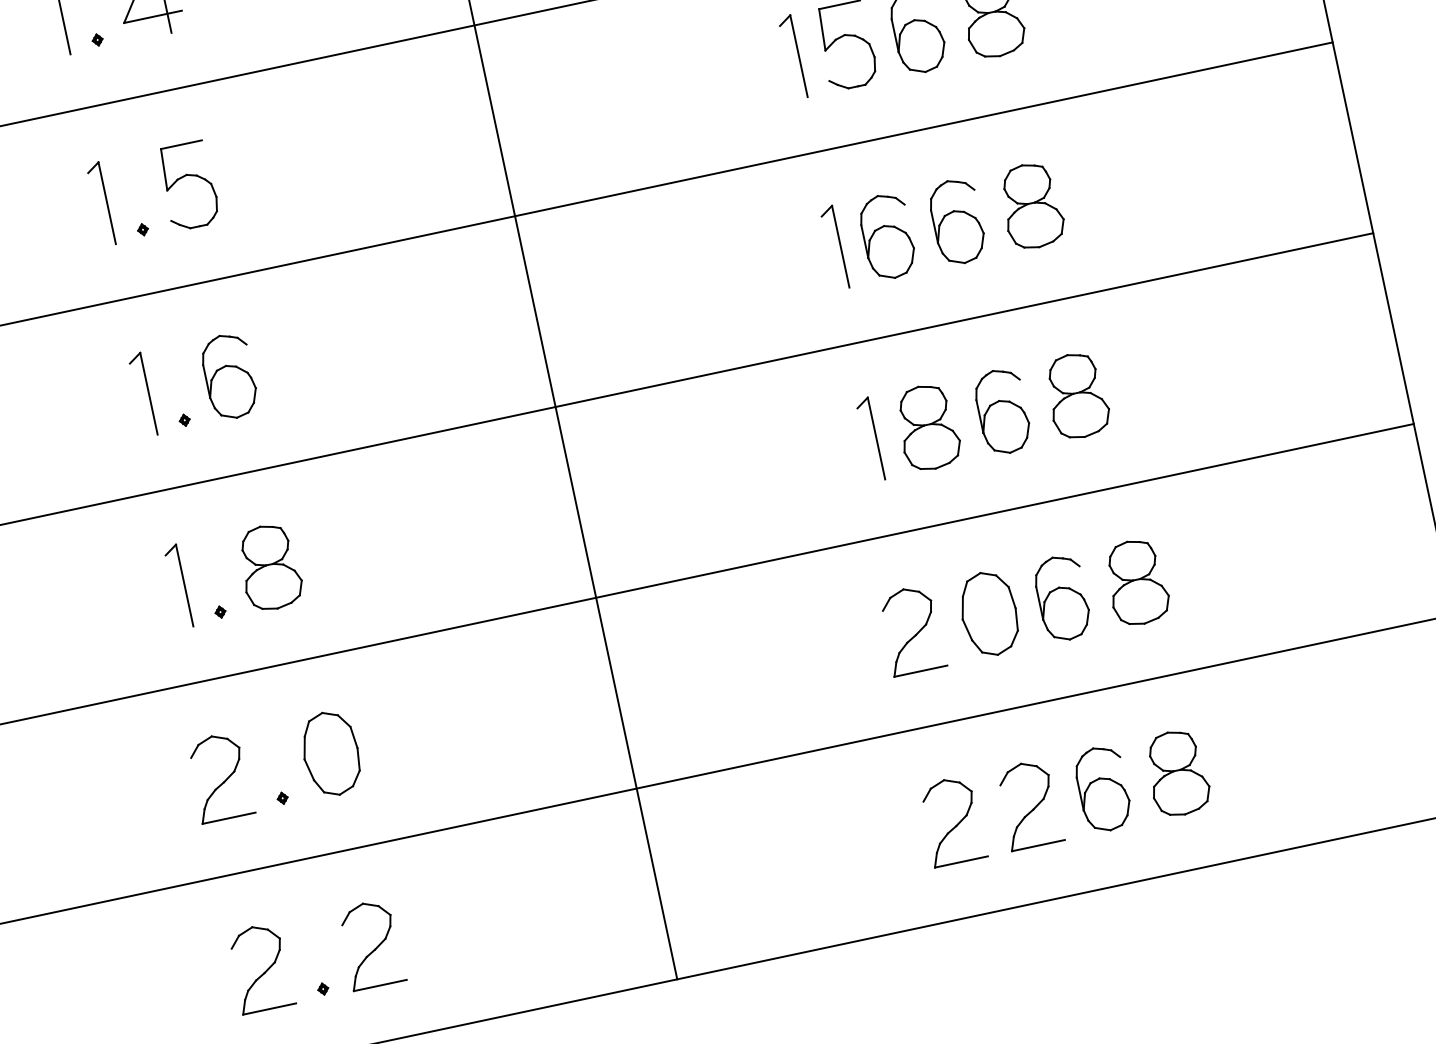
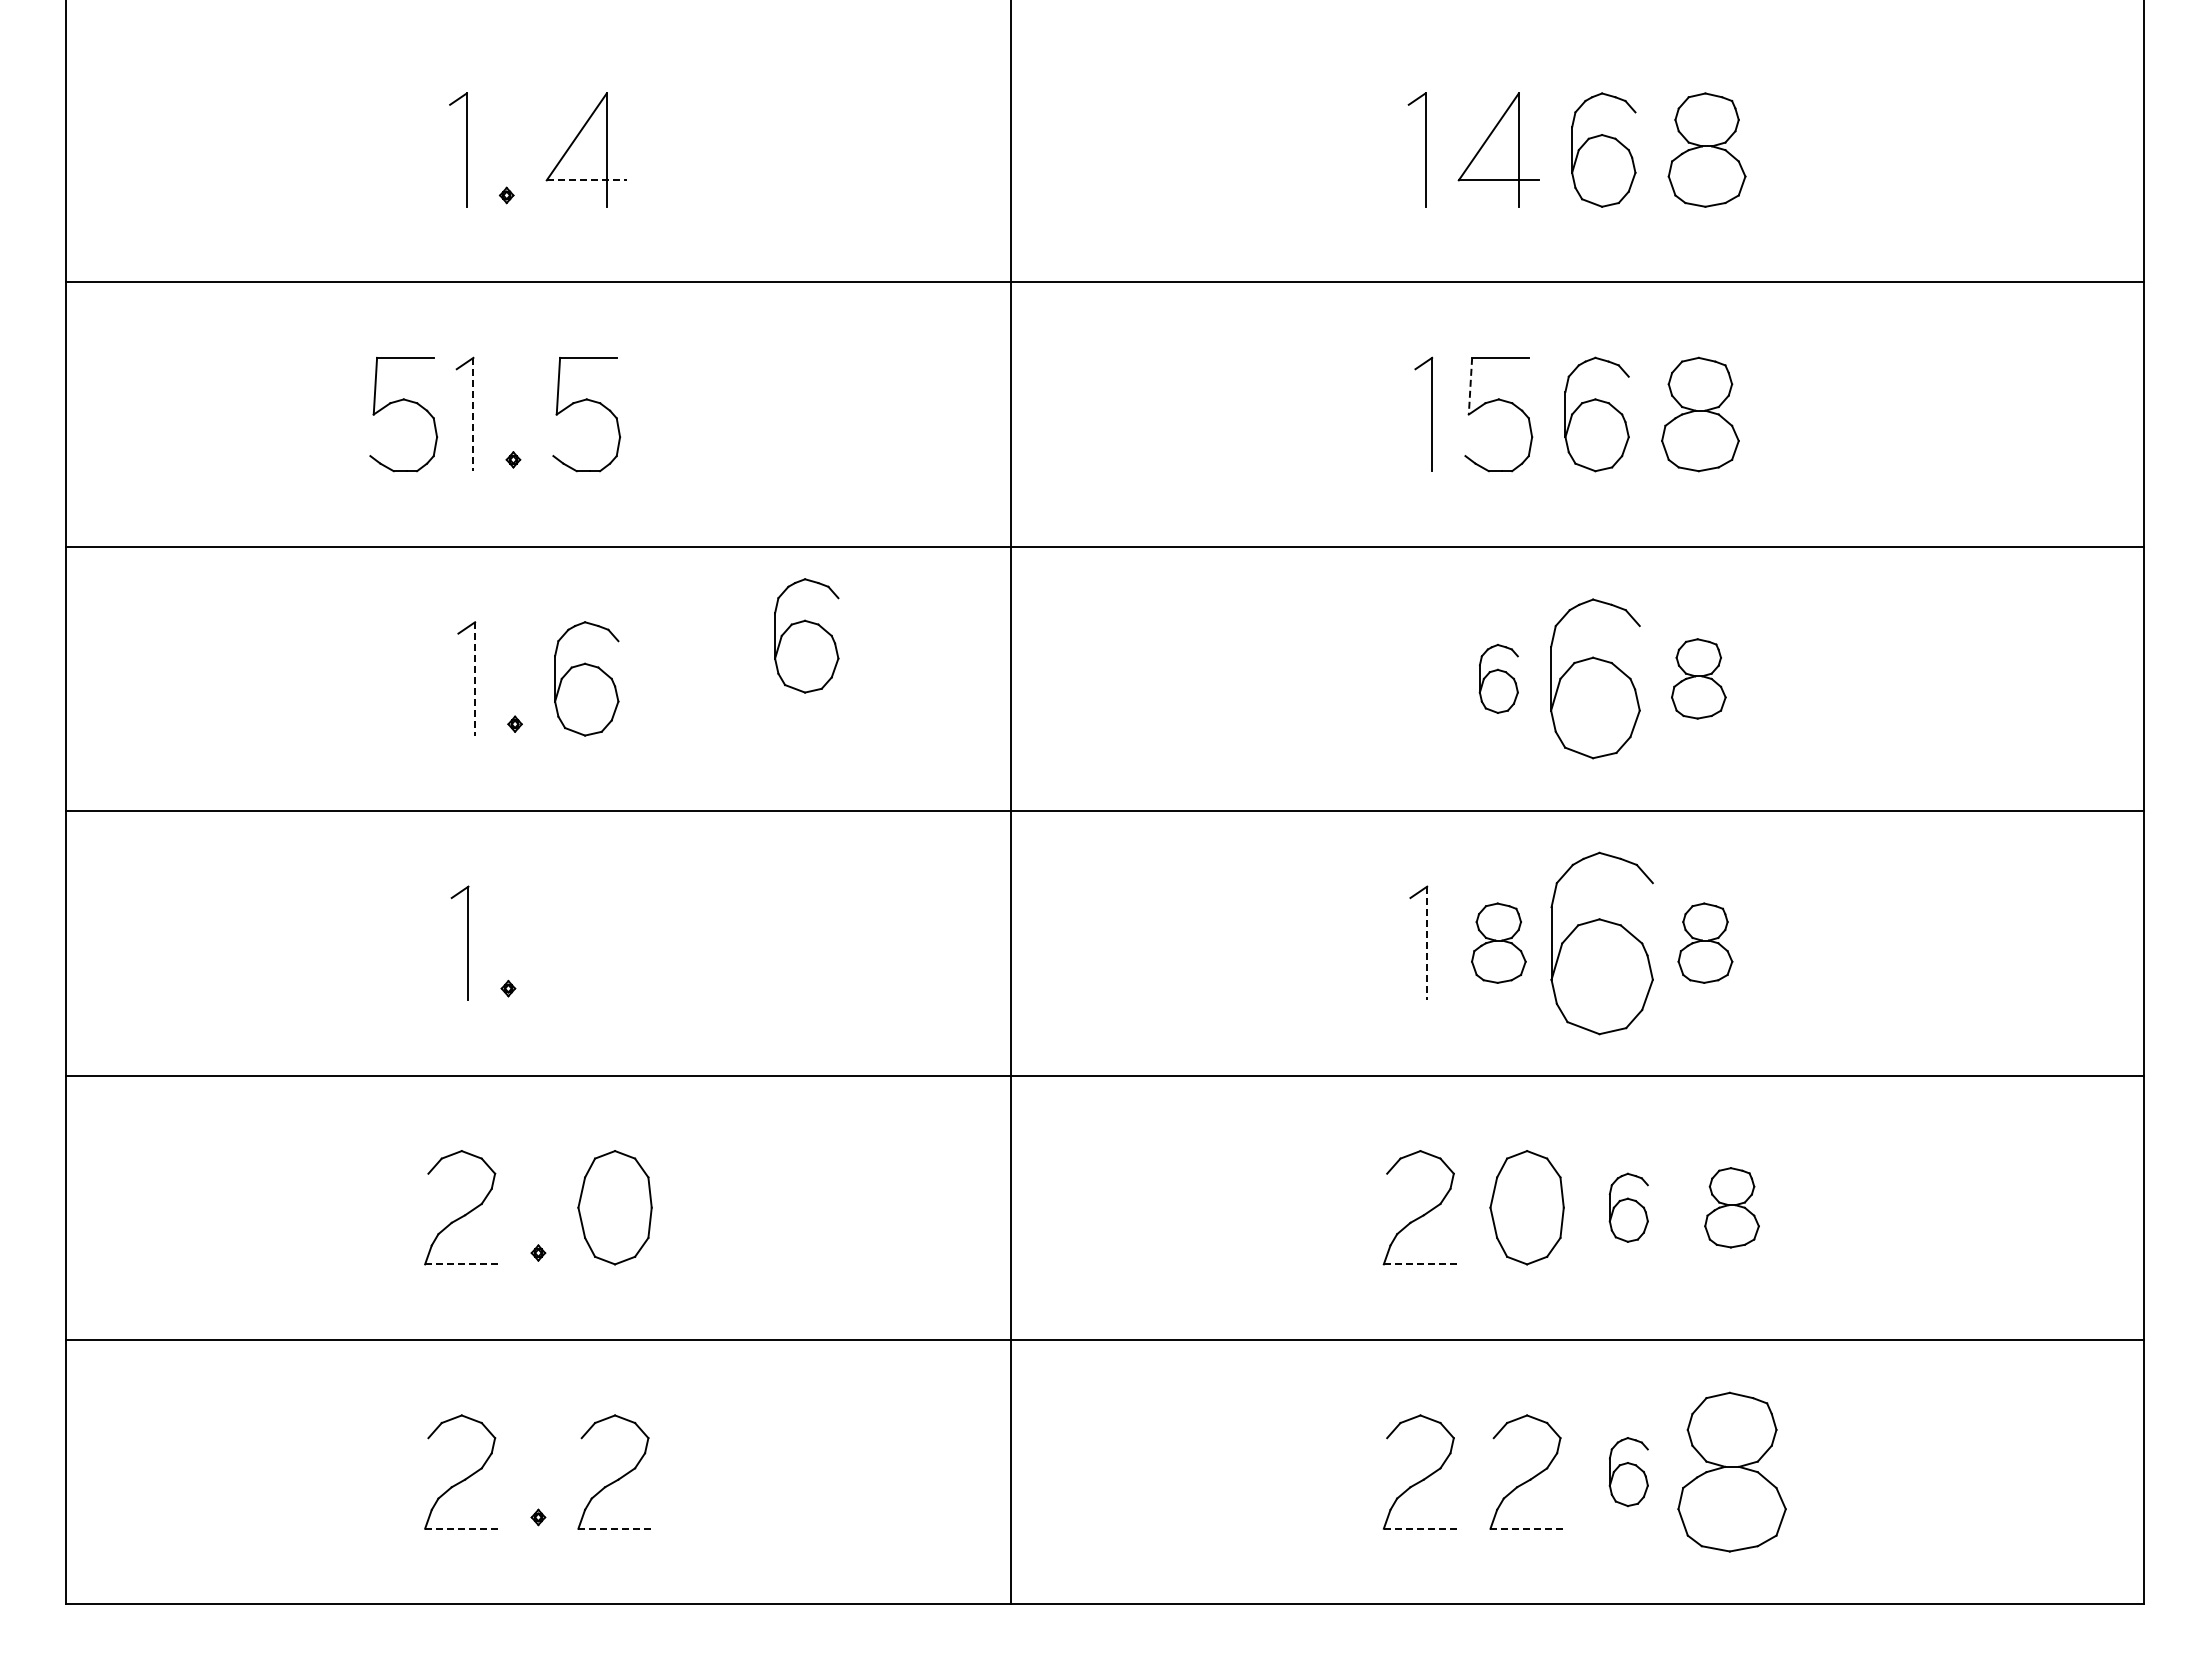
line: (152, 17) -> (586, 180), solid -> dashed
line: (822, 30) -> (1470, 386), solid -> dashed
line: (107, 203) -> (473, 414), solid -> dashed
part: (52, 205) -> (400, 401), added
part: (1031, 205) -> (1698, 678), size x0.7
part: (957, 221) -> (1595, 678), size x1.4
part: (887, 236) -> (1498, 678), size x0.6
part: (840, 246) -> (1433, 678), removed
part: (381, 311) -> (806, 635), added
line: (149, 393) -> (475, 678), solid -> dashed
part: (1077, 395) -> (1705, 942), size x0.7
part: (1002, 411) -> (1601, 942), size x1.6
part: (927, 426) -> (1498, 942), size x0.7
line: (876, 438) -> (1427, 943), solid -> dashed
part: (269, 566) -> (586, 942), removed
part: (1136, 582) -> (1731, 1207), size x0.7
part: (1062, 598) -> (1628, 1207), size x0.6
line: (920, 671) -> (1420, 1264), solid -> dashed
part: (1177, 772) -> (1731, 1471), size x1.4
part: (1102, 788) -> (1628, 1471), size x0.6
line: (228, 818) -> (461, 1264), solid -> dashed
line: (1038, 845) -> (1527, 1528), solid -> dashed
line: (961, 861) -> (1420, 1528), solid -> dashed
line: (380, 985) -> (615, 1528), solid -> dashed
line: (269, 1008) -> (461, 1528), solid -> dashed

